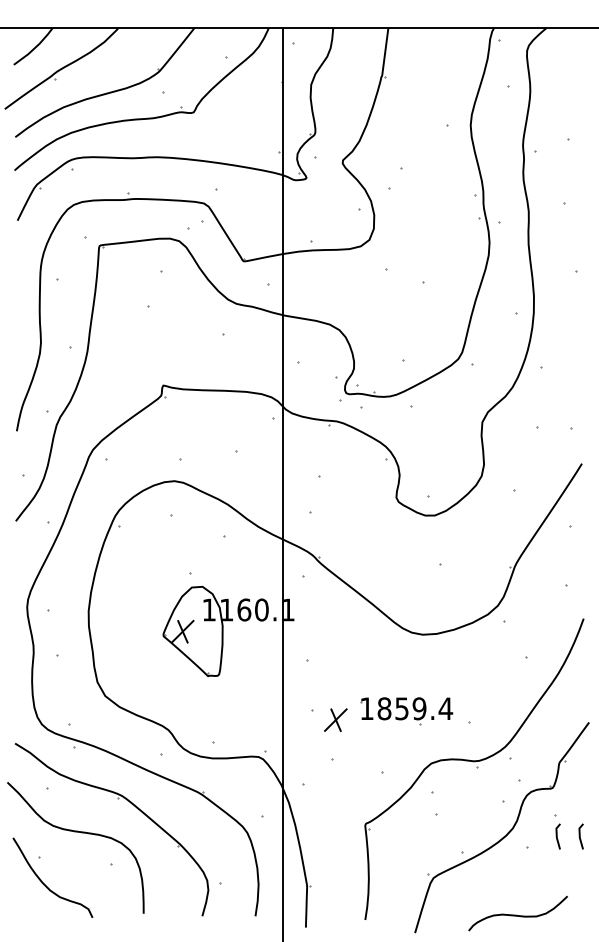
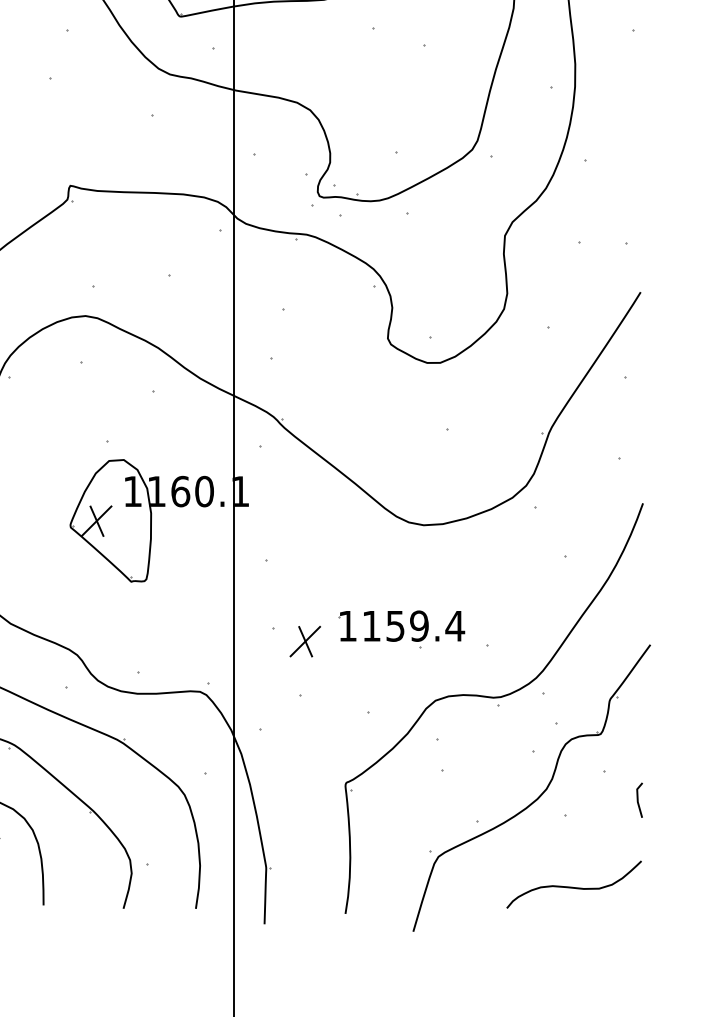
text: (384, 708) -> (371, 625), 1859.4 -> 1159.4
line: (557, 836) -> (607, 800), removed
curve: (516, 914) -> (571, 885), moved

